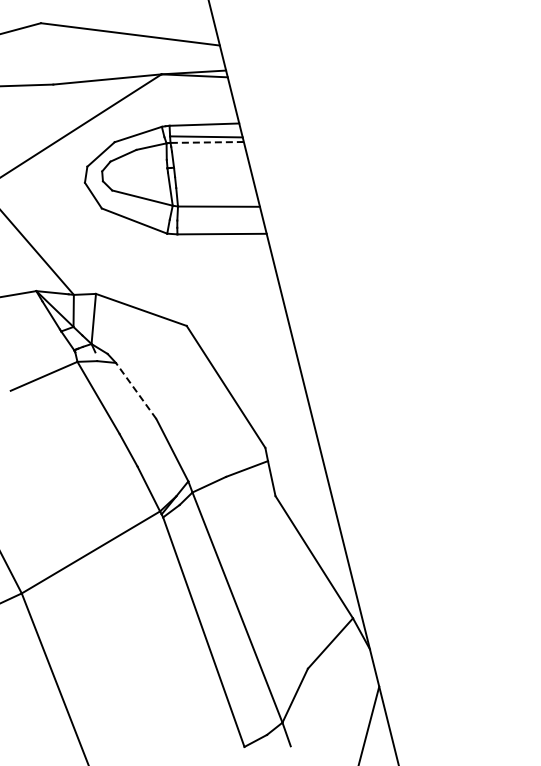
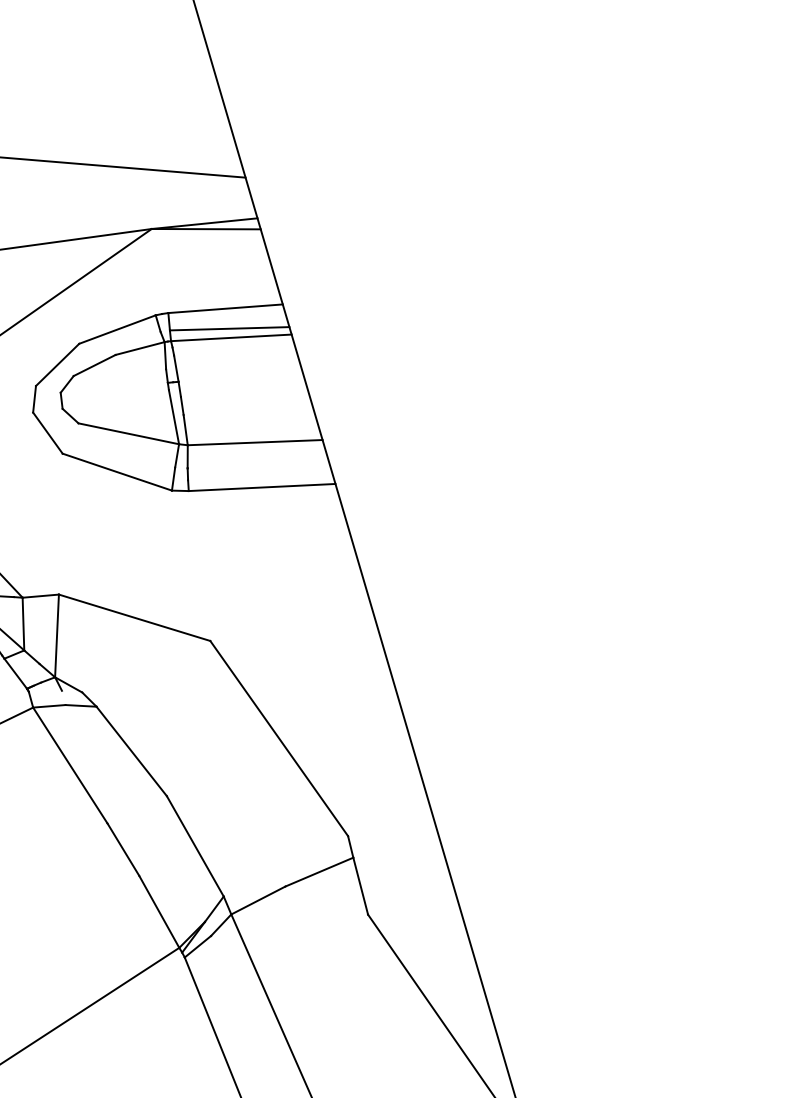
line: (207, 142) -> (231, 337), dashed -> solid
line: (136, 390) -> (132, 750), dashed -> solid

